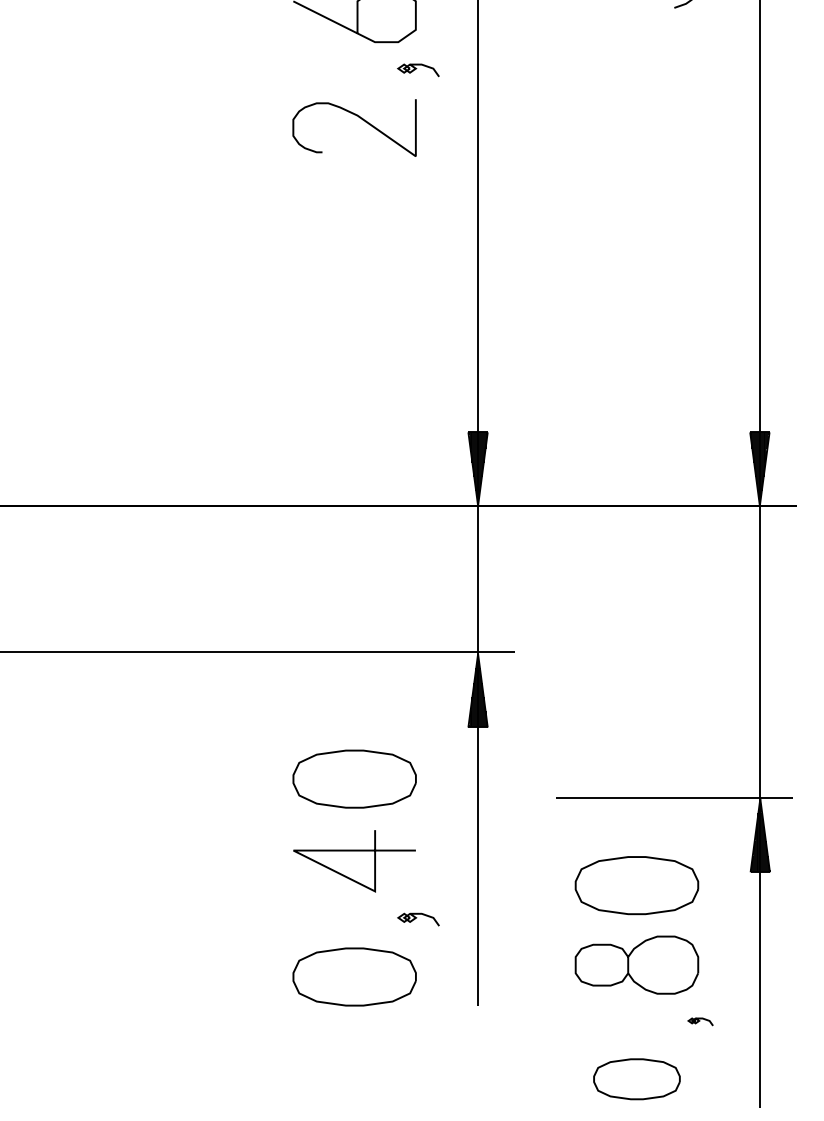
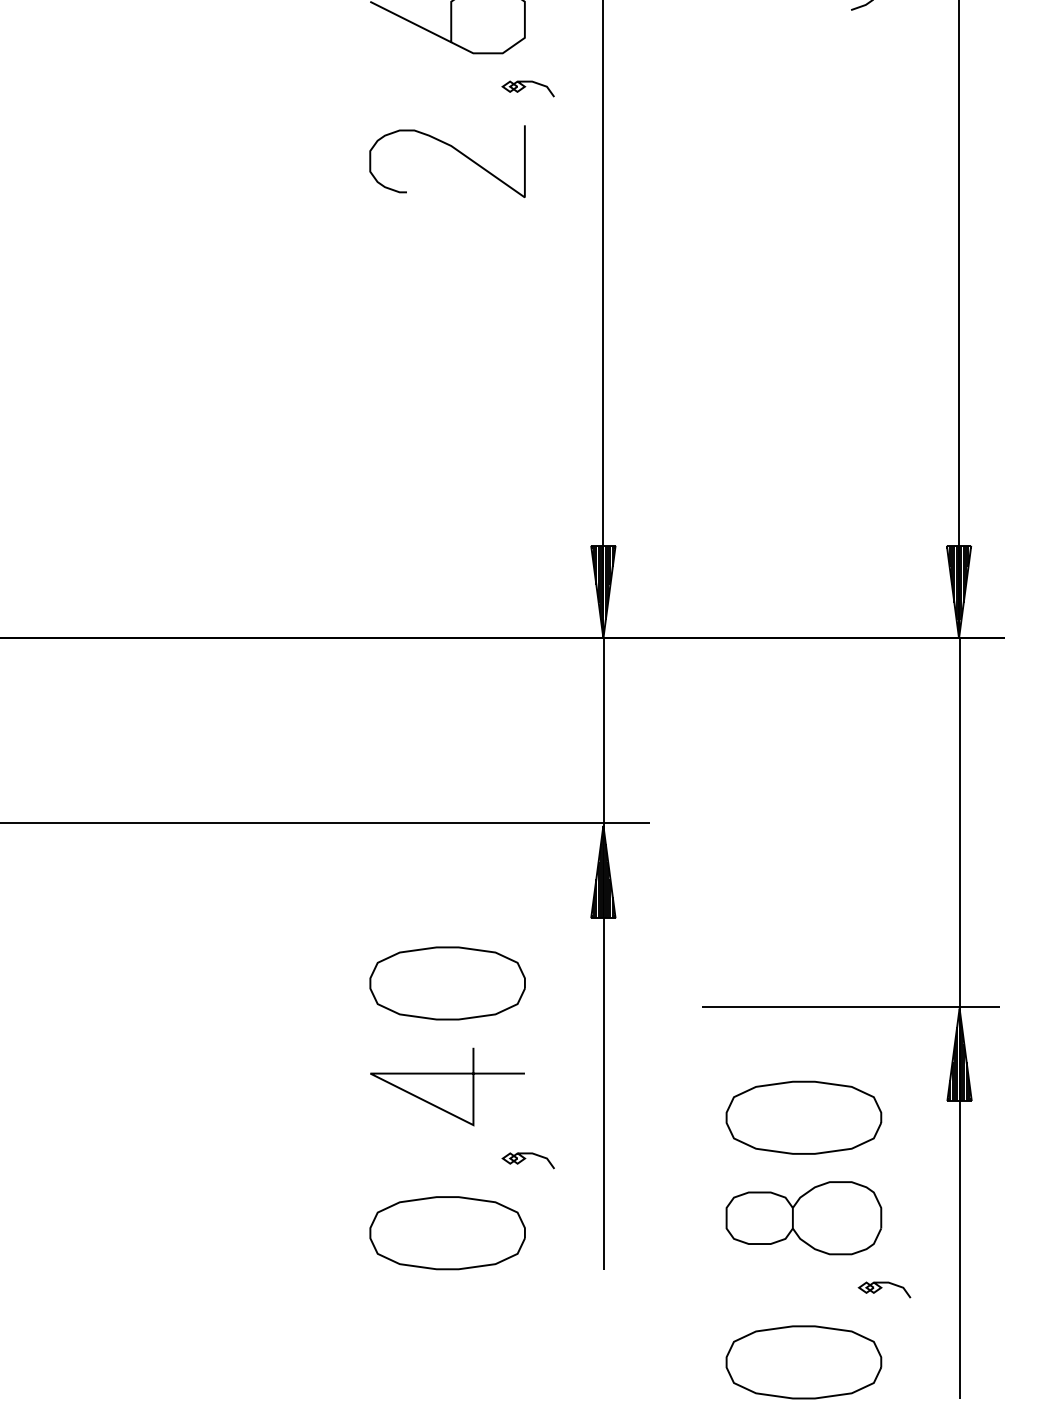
part: (700, 1021) -> (884, 1289), size x1.67
part: (636, 1078) -> (803, 1361), size x1.43

